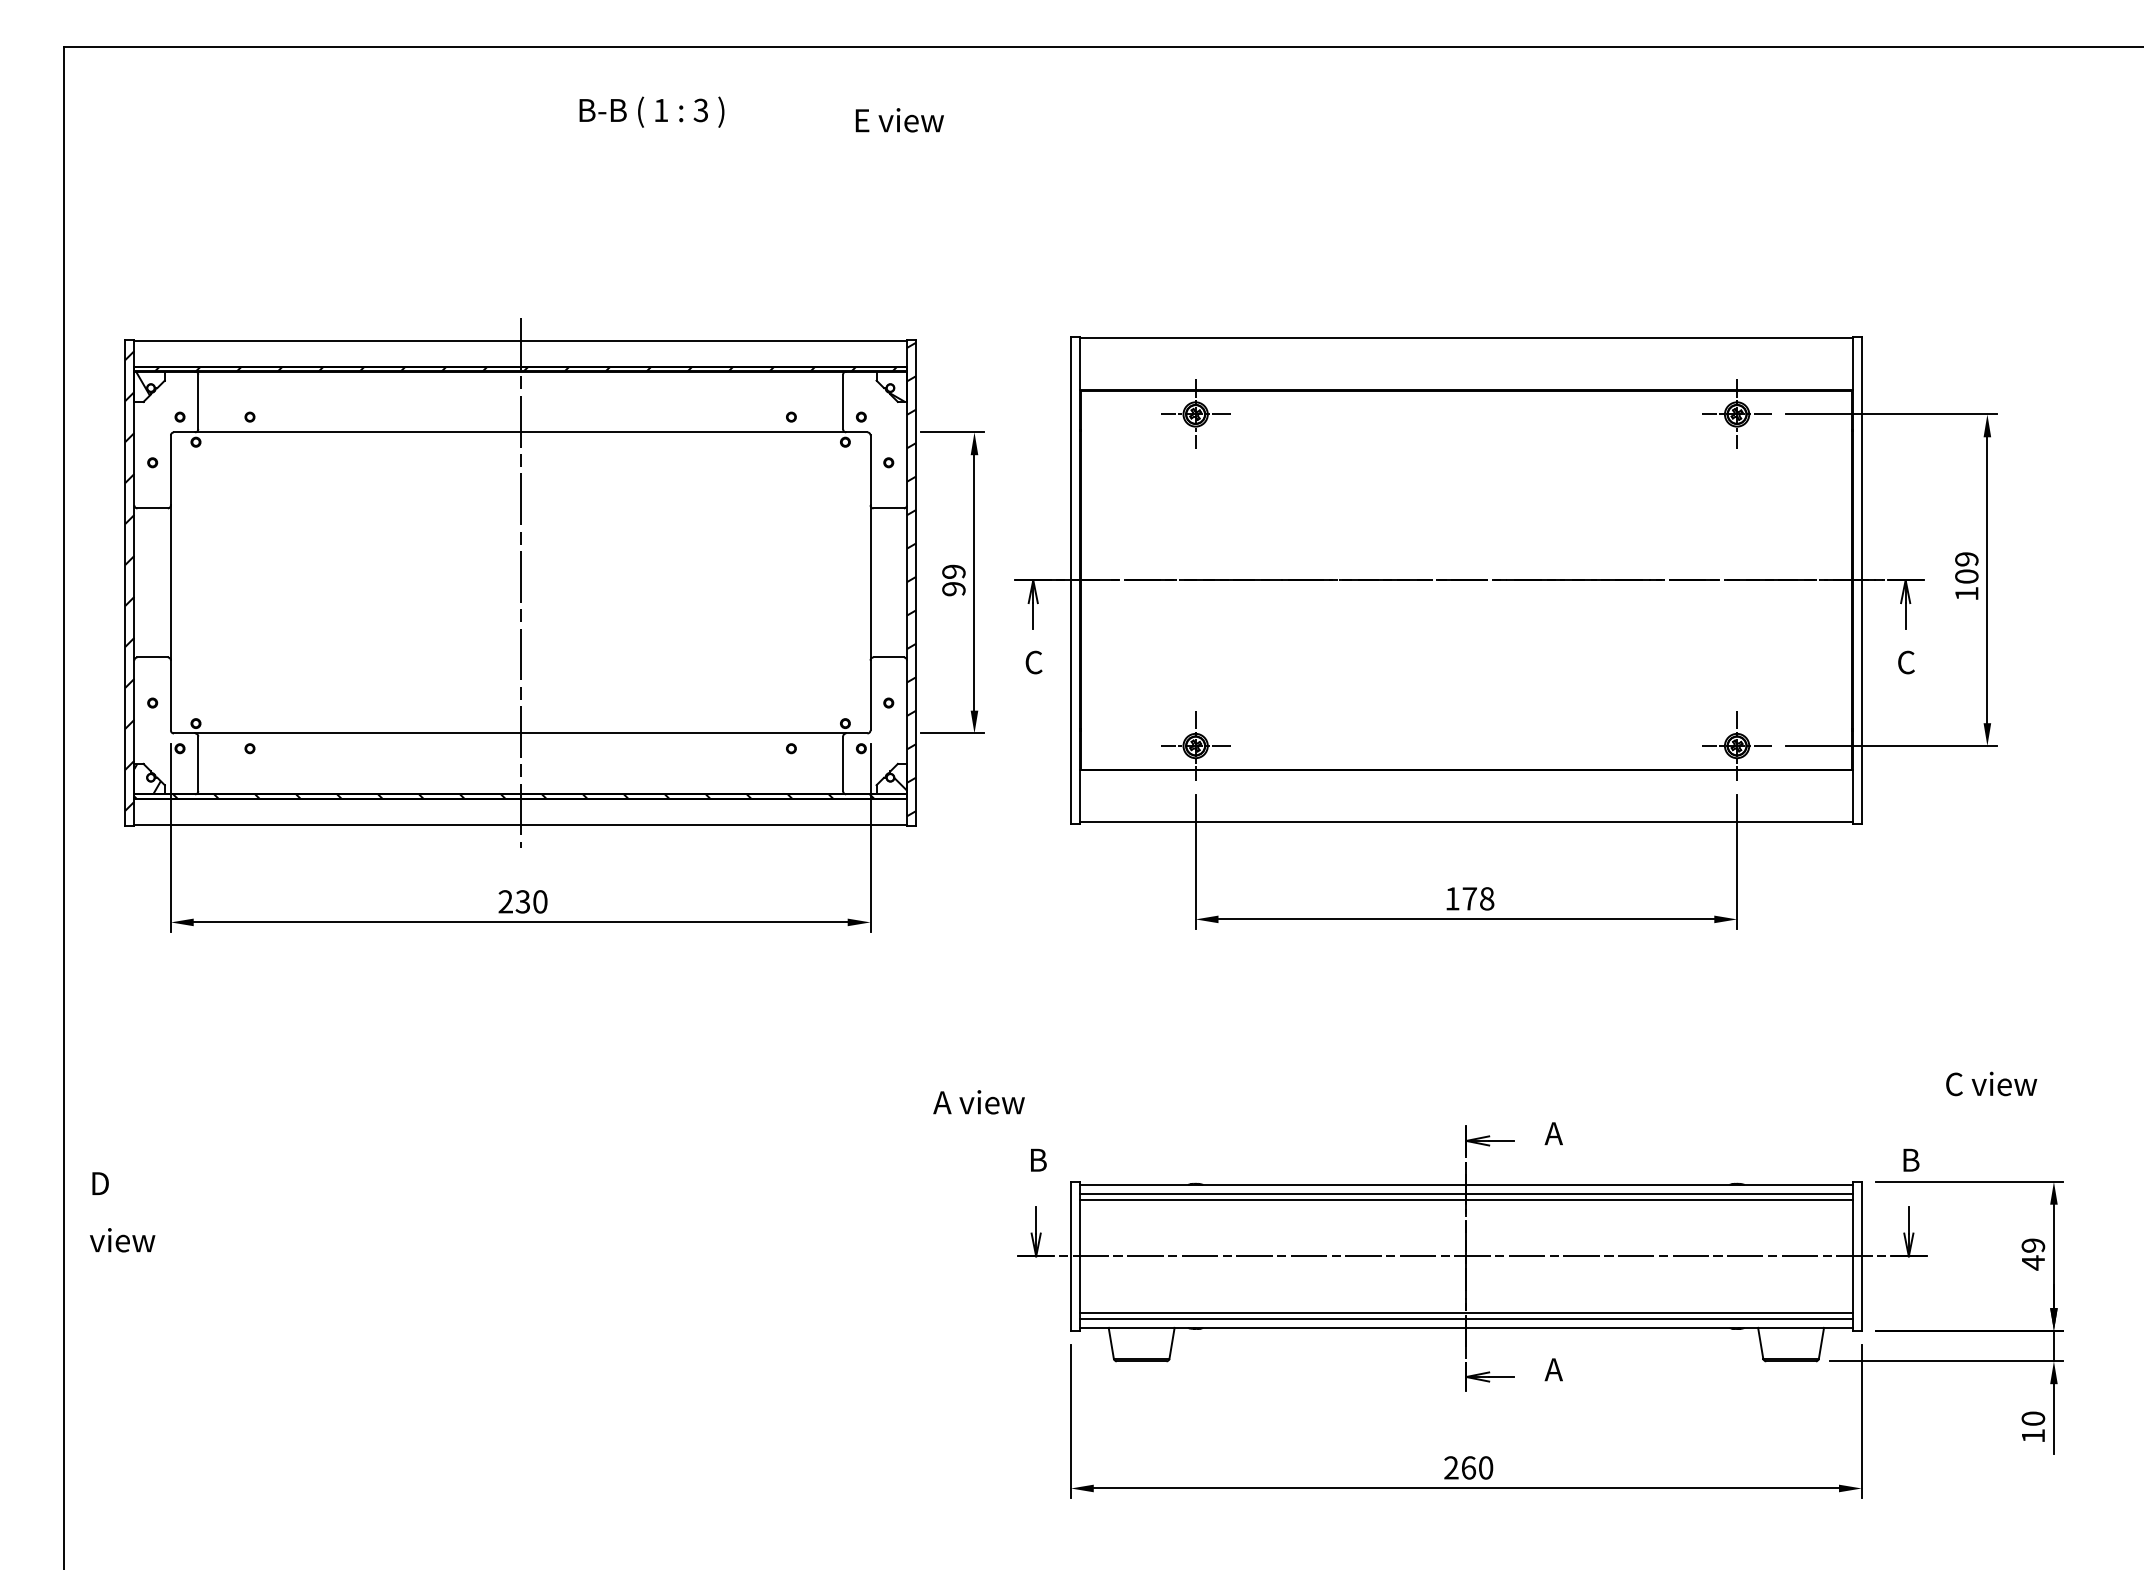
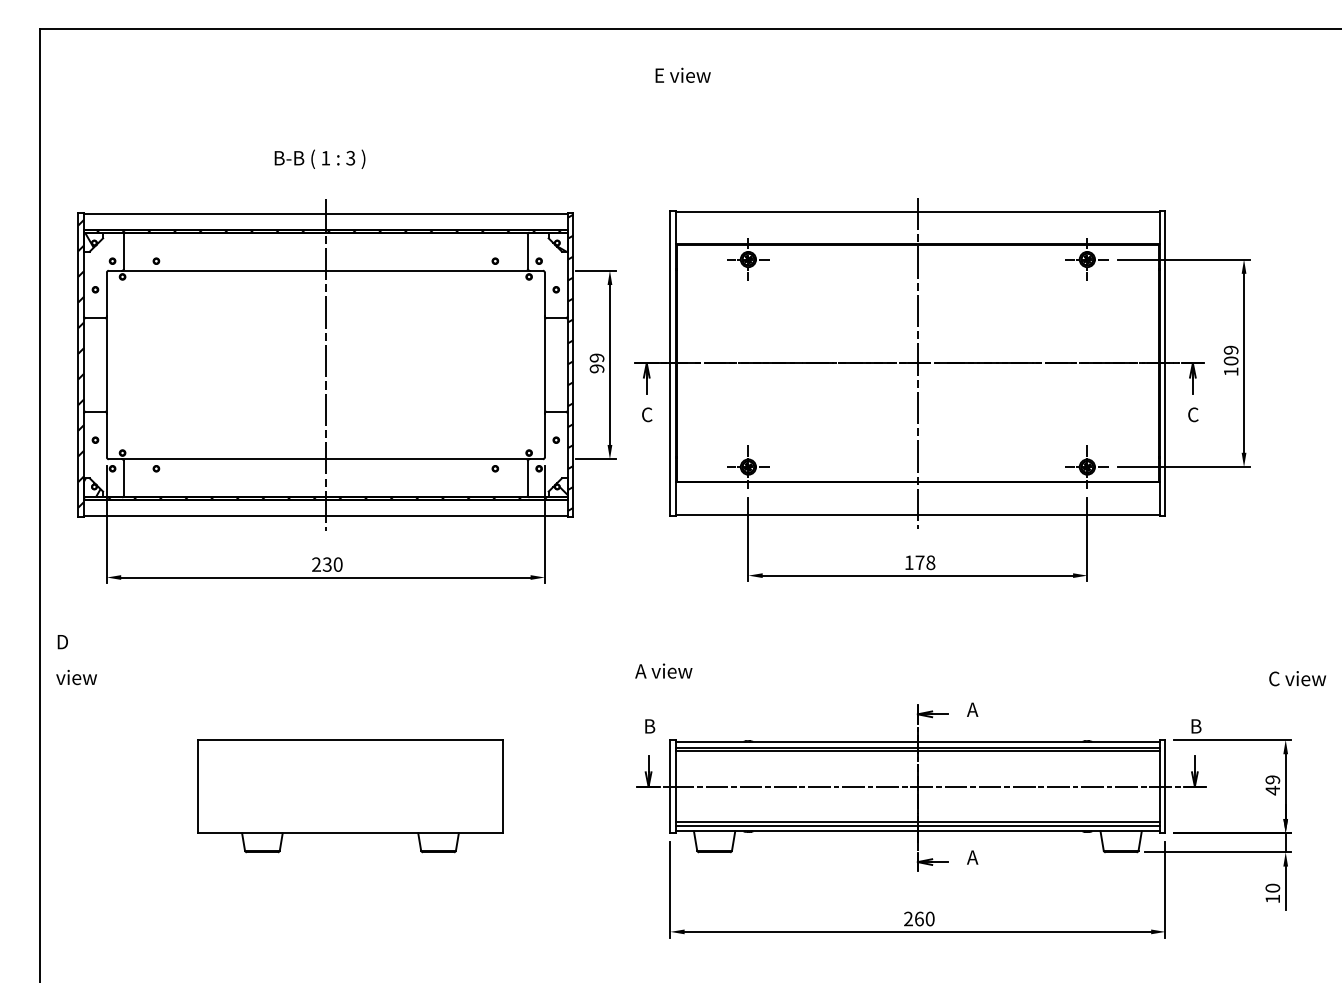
text: (651, 110) -> (319, 158), moved
text: (898, 118) -> (682, 74), moved
line: (1465, 578) -> (917, 362), added
text: (1991, 1083) -> (1297, 678), moved
text: (978, 1101) -> (663, 670), moved
text: (122, 1213) -> (76, 660), moved
part: (560, 1272) -> (350, 796), added

